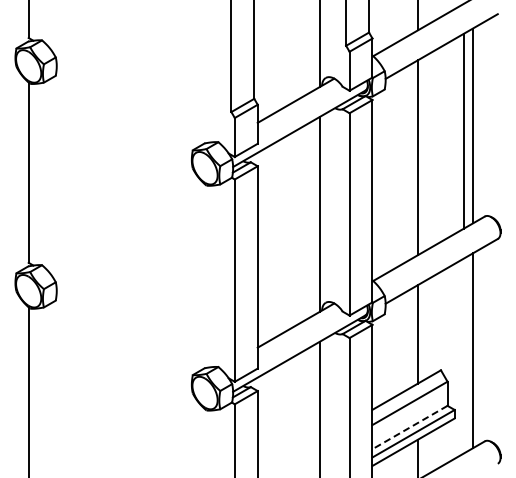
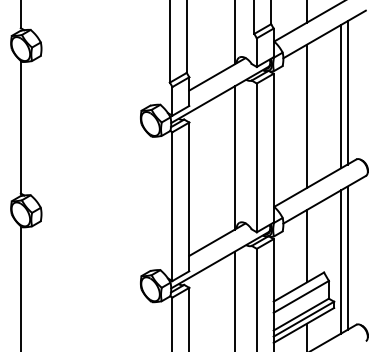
line: (463, 355) -> (340, 261), added
line: (409, 427) -> (300, 314), dashed -> solid

